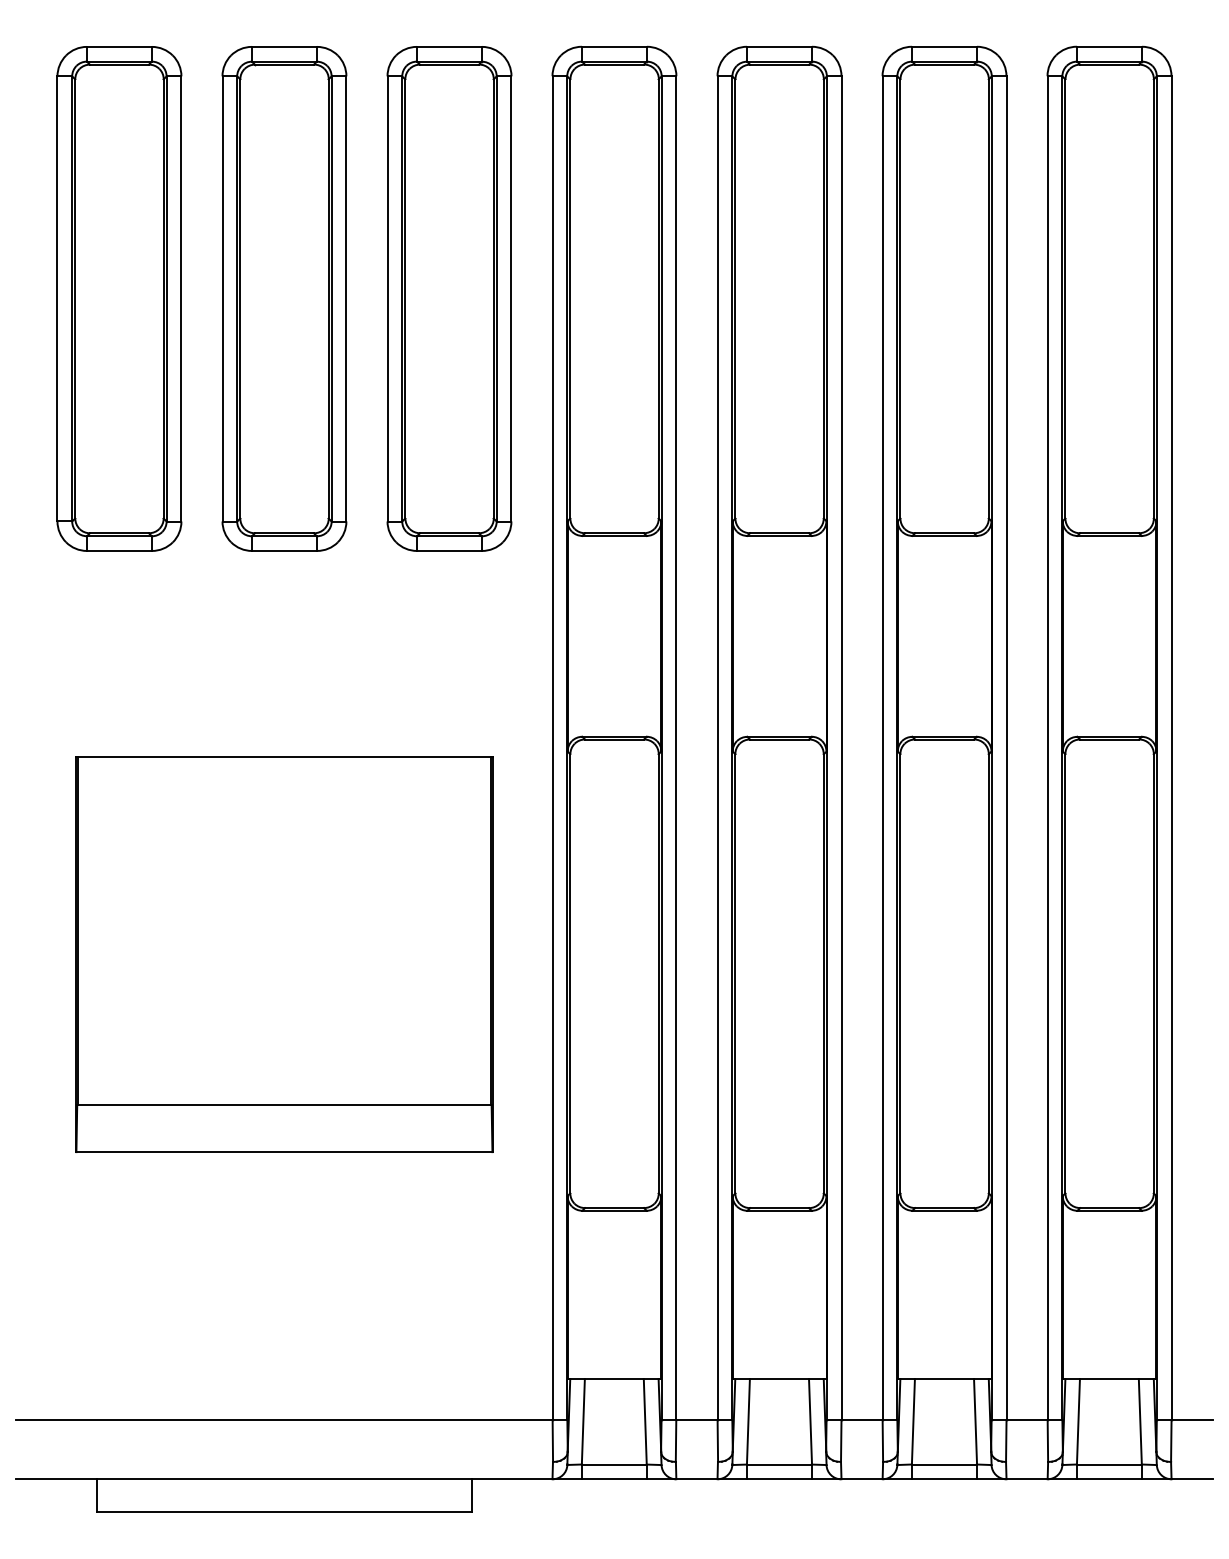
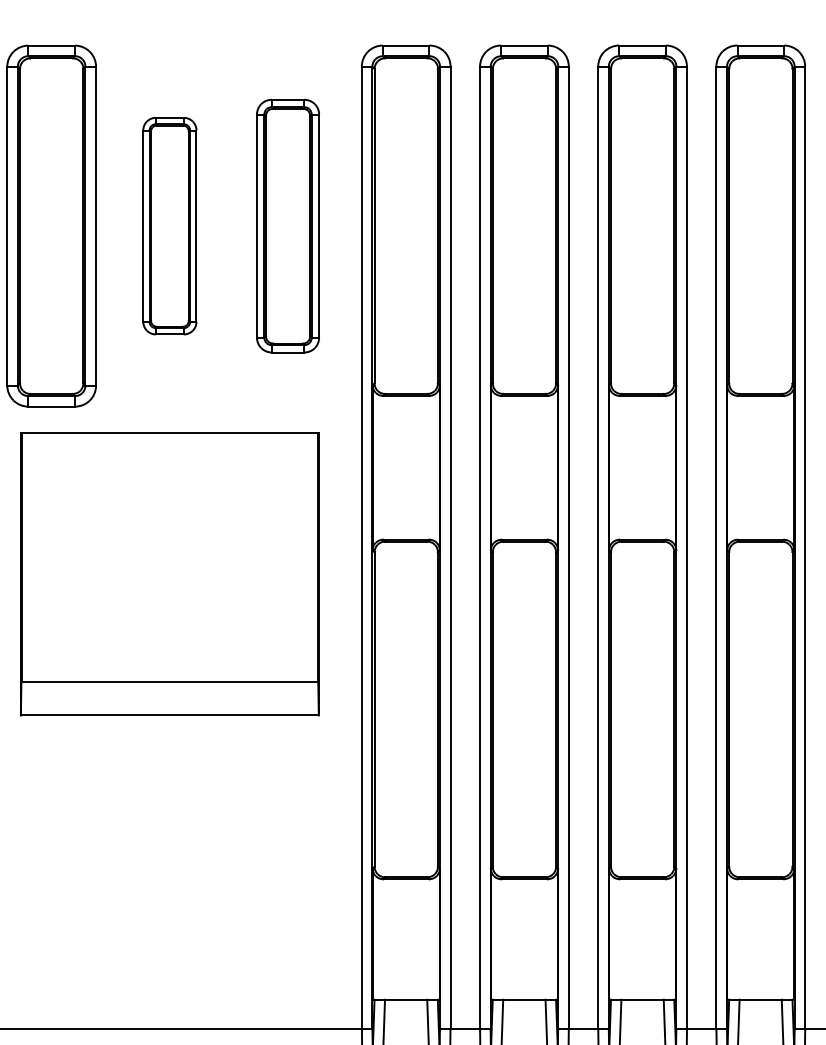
part: (284, 298) -> (169, 225), size x0.6
part: (449, 298) -> (288, 225), size x0.7
part: (284, 954) -> (169, 573), moved

